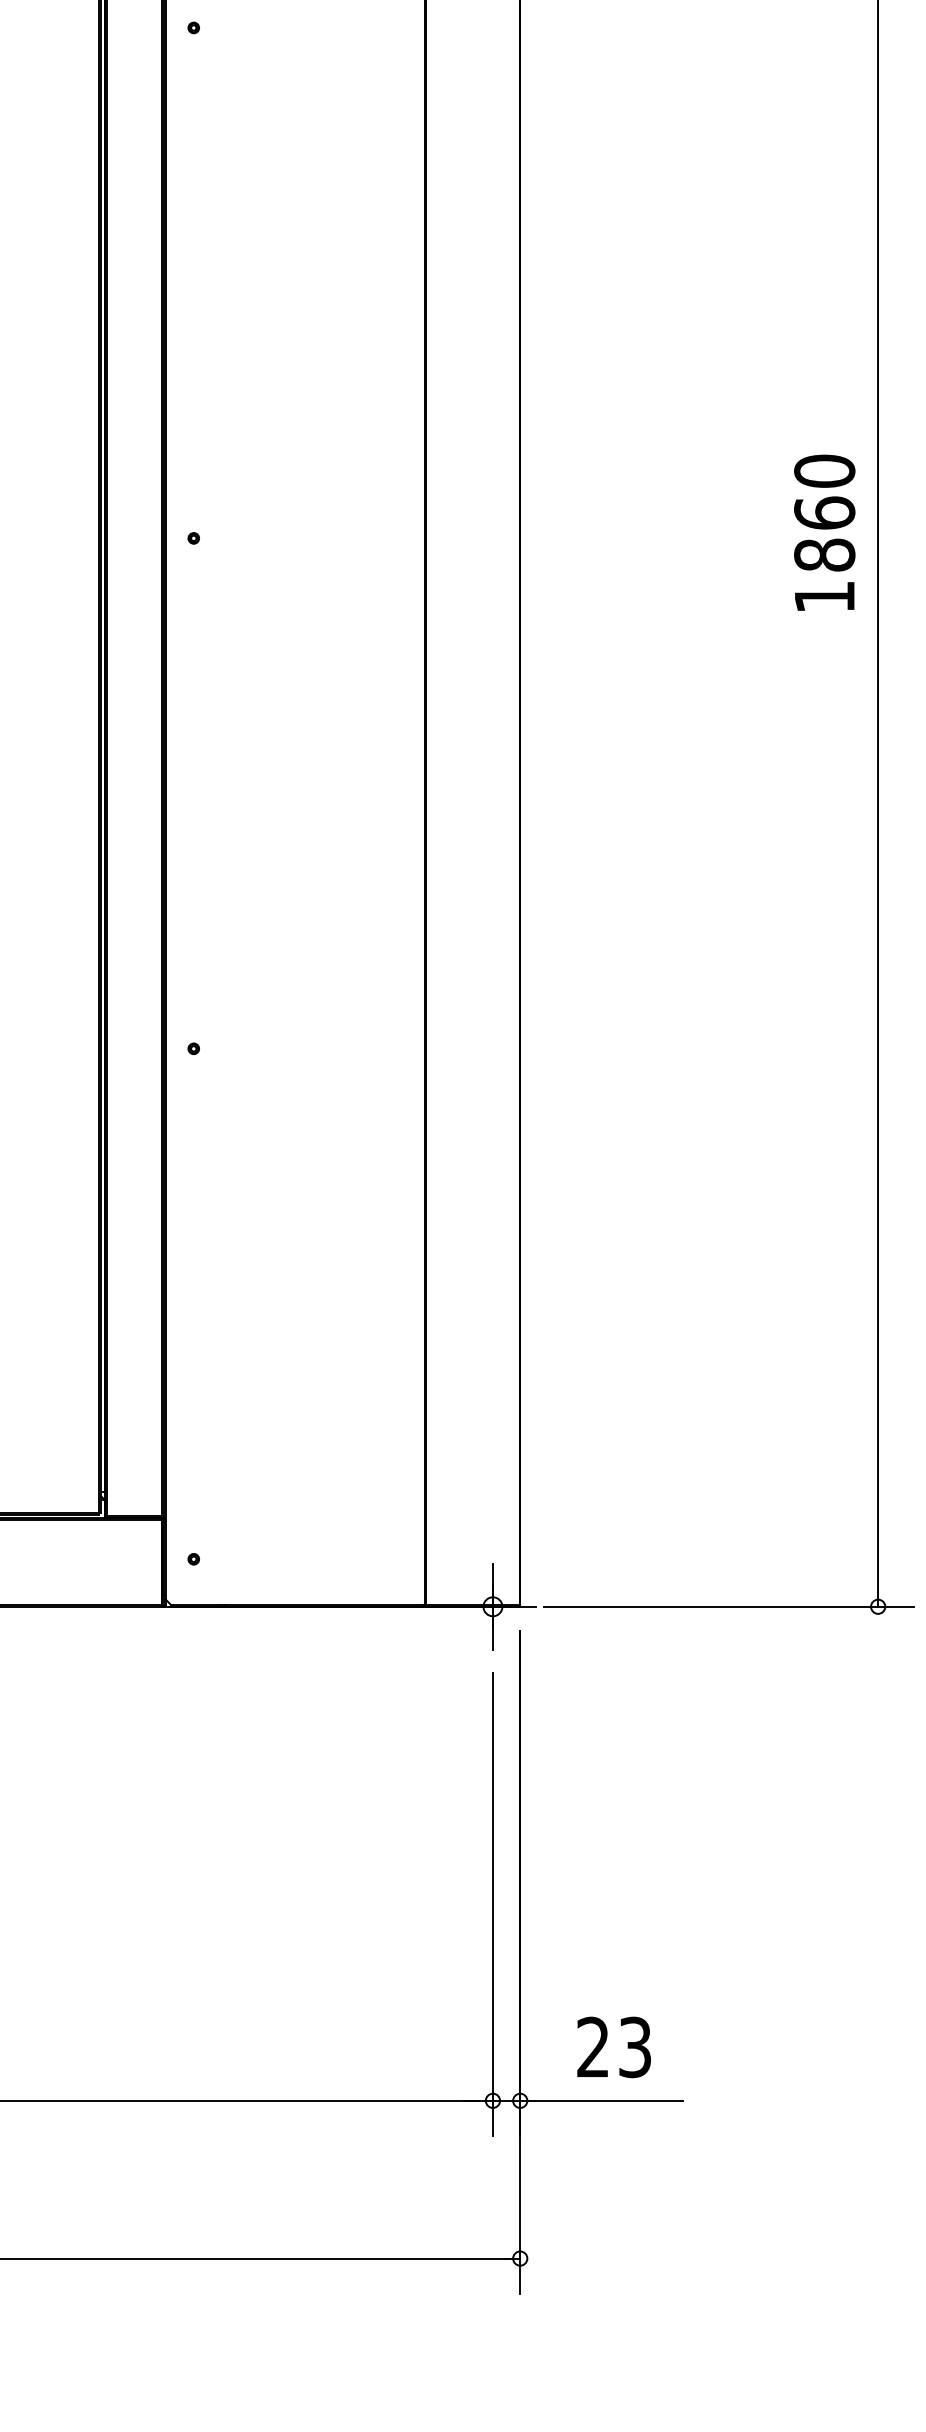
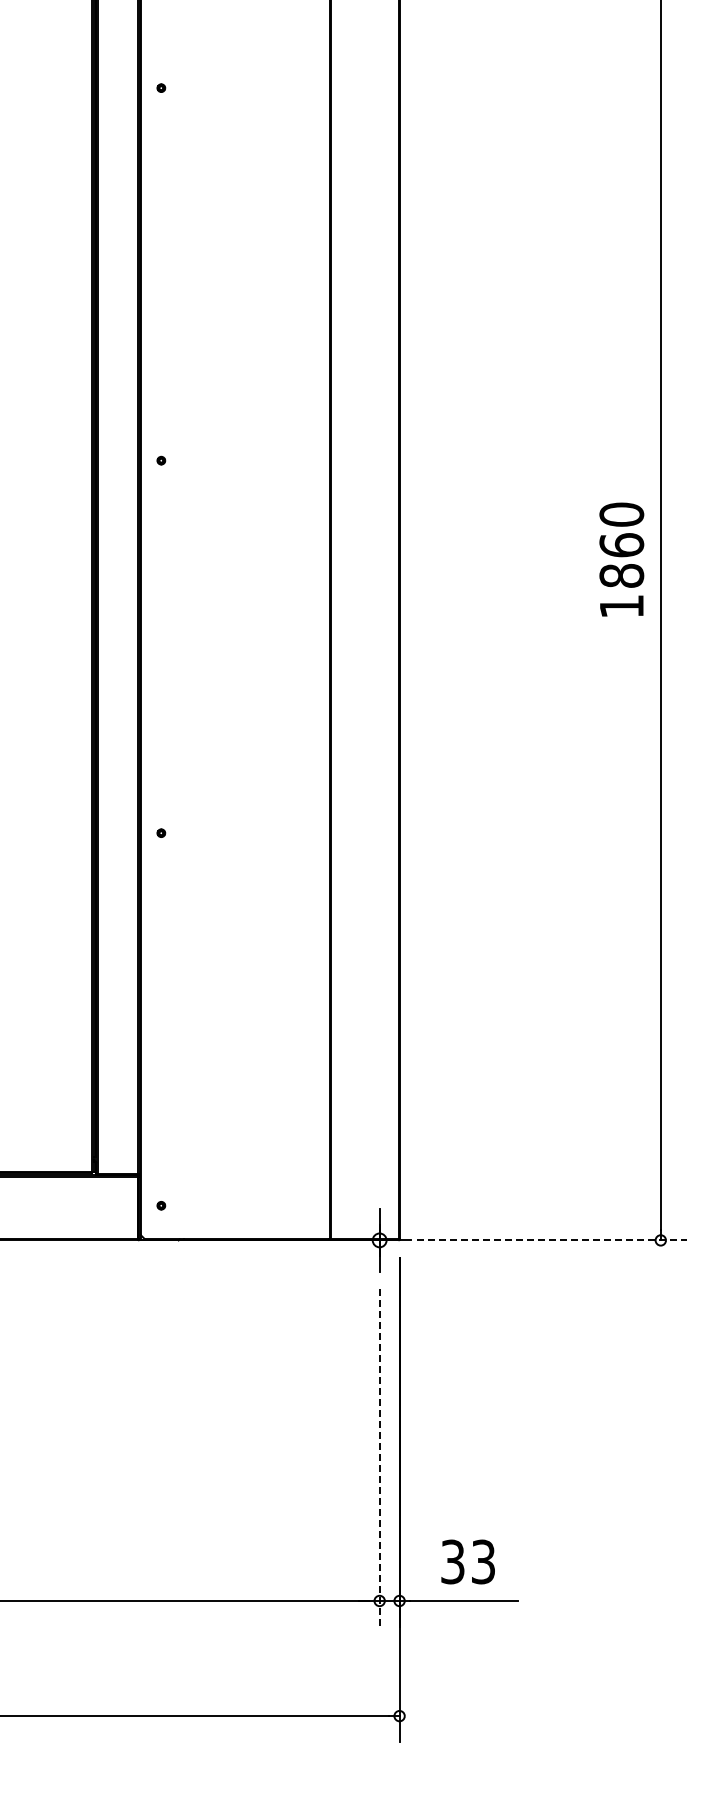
text: (824, 532) -> (621, 559), moved
line: (728, 1606) -> (551, 1240), solid -> dashed
line: (492, 1905) -> (379, 1458), solid -> dashed
text: (592, 2046) -> (452, 1561), 23 -> 33

